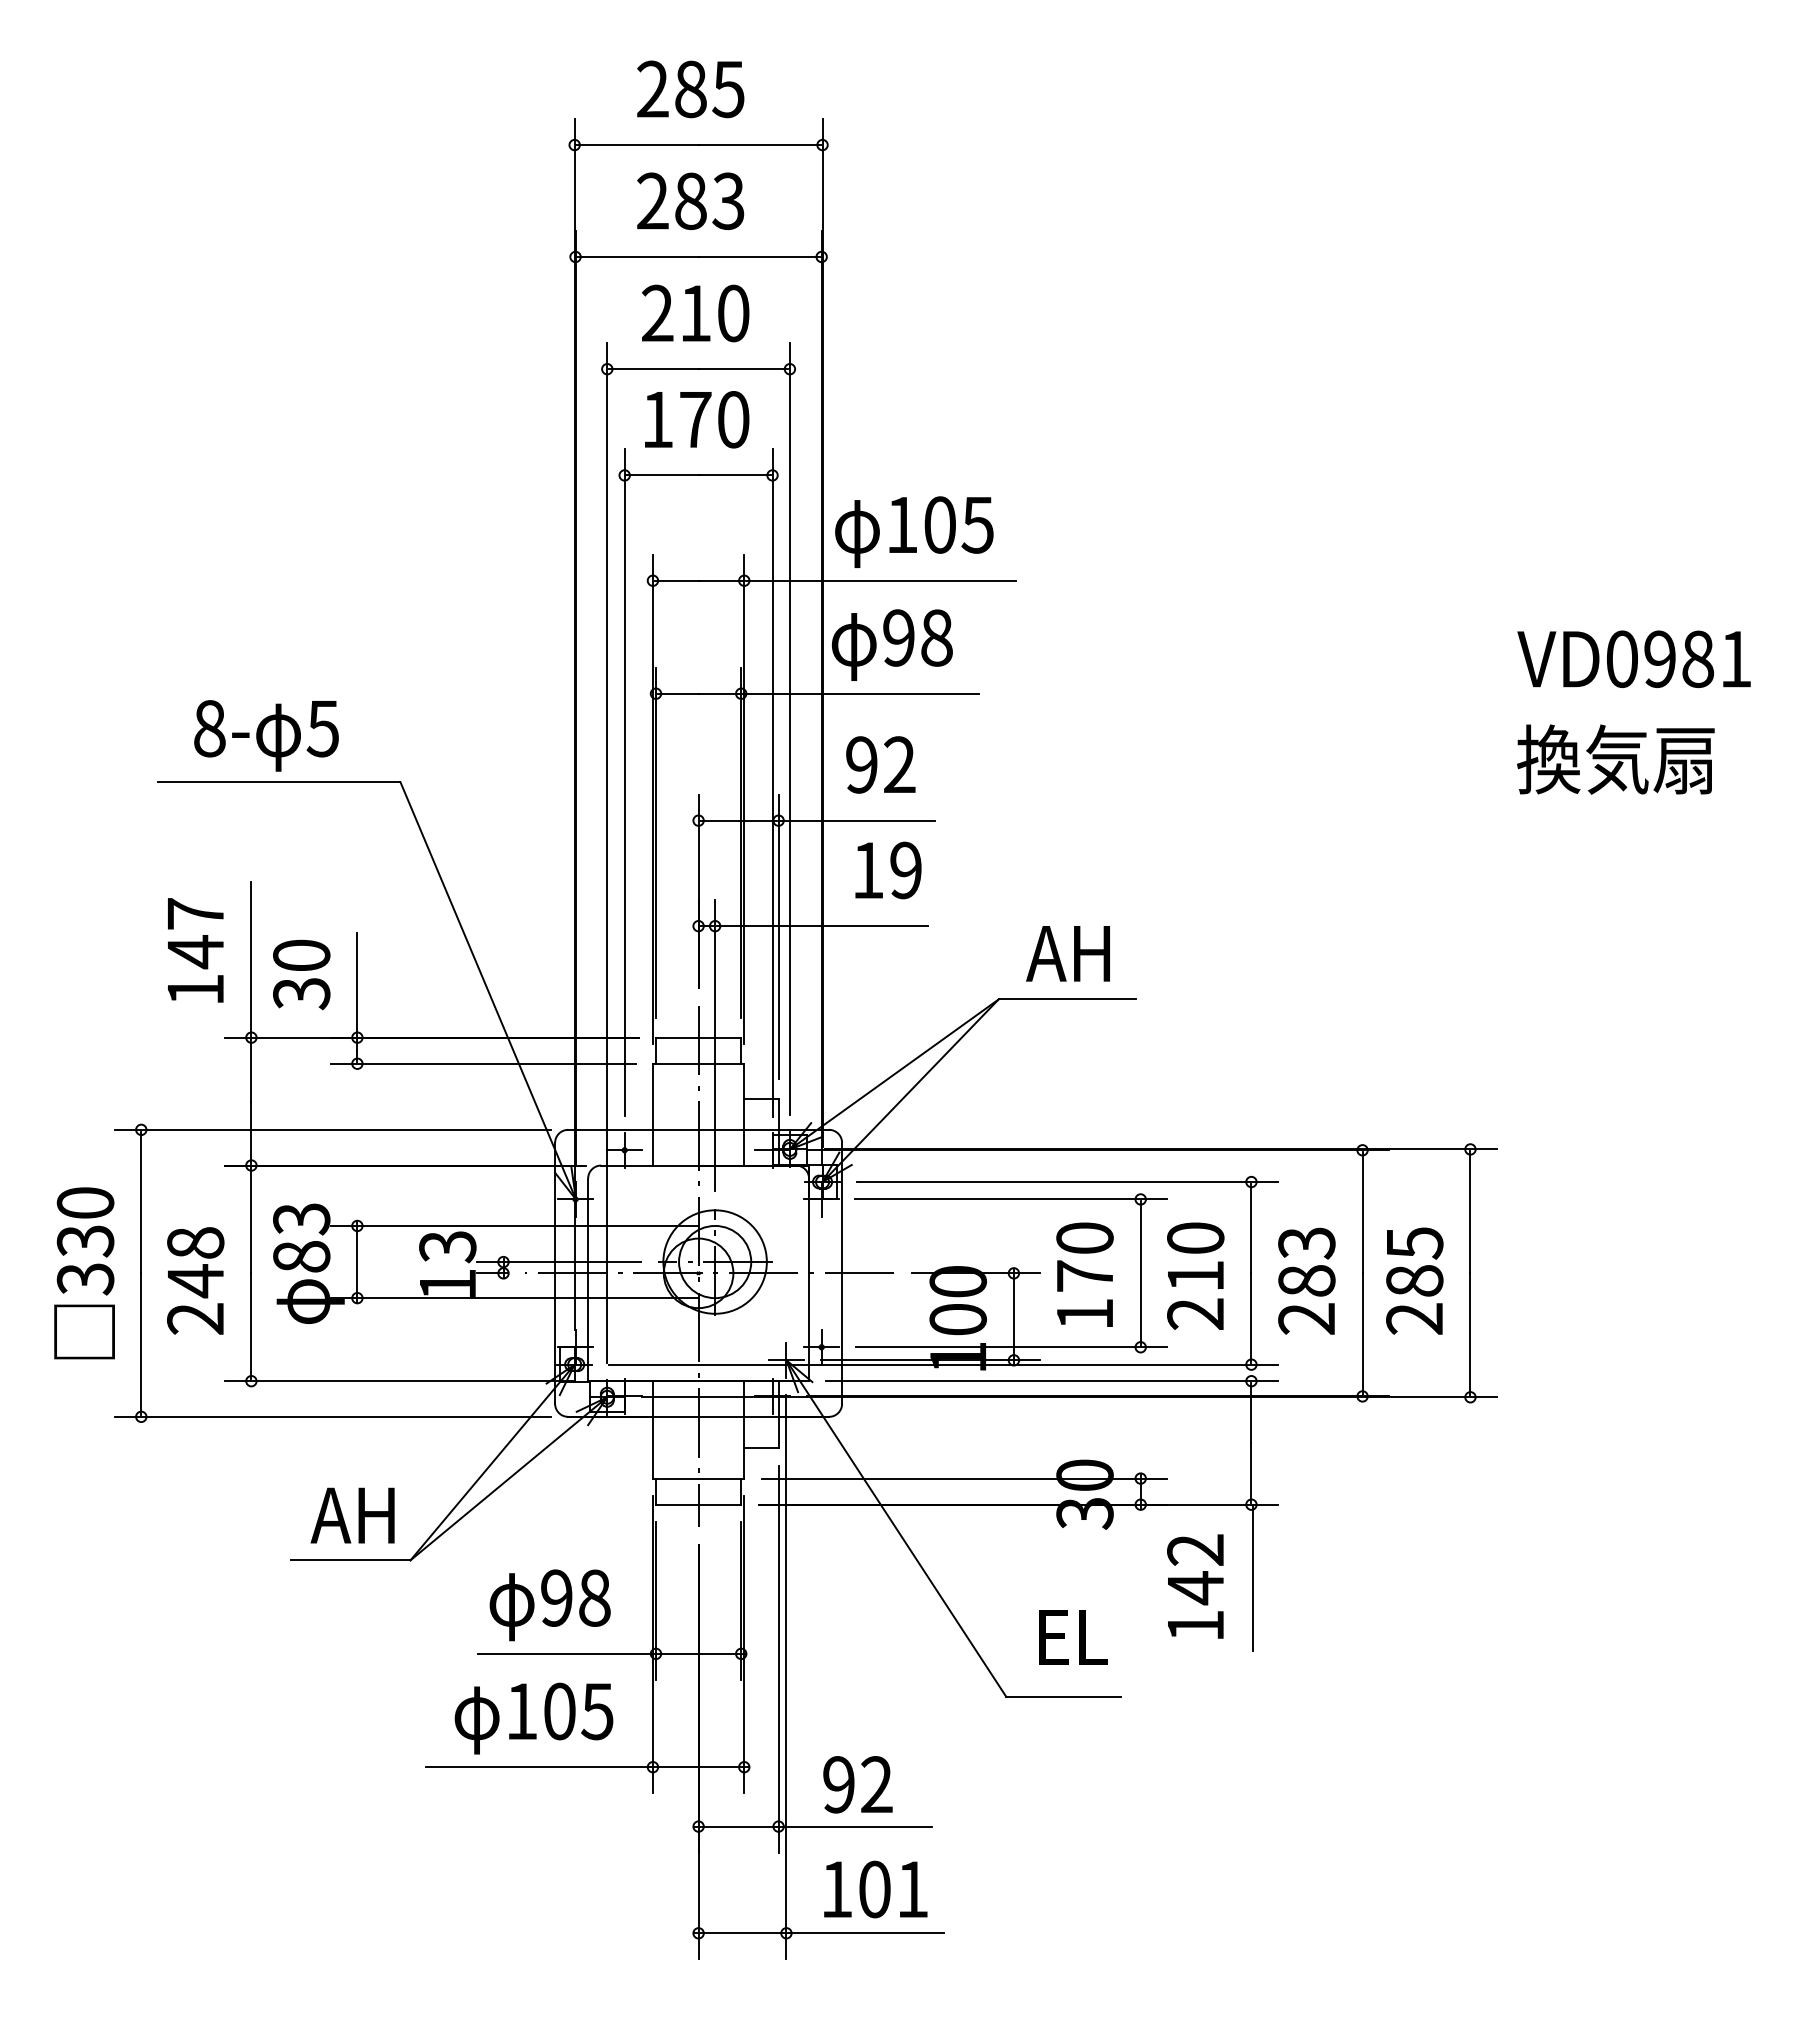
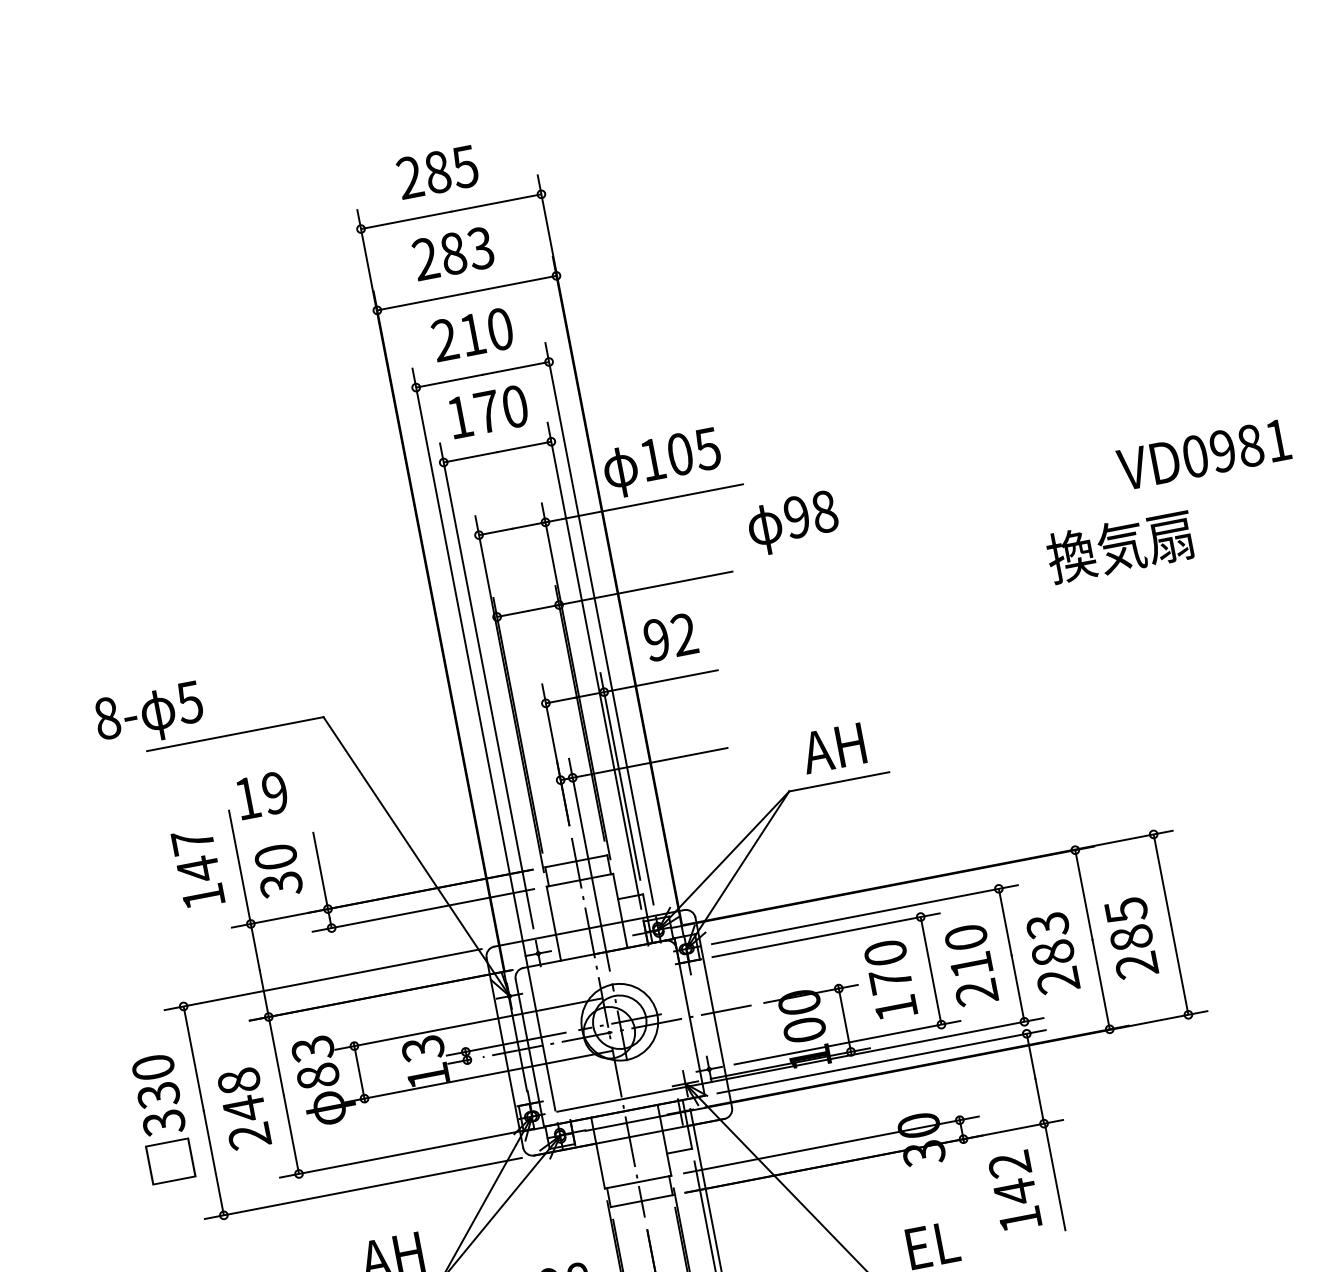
text: (891, 644) -> (792, 522), moved
text: (266, 735) -> (149, 715), moved
text: (1615, 759) -> (1120, 546), moved
text: (888, 870) -> (262, 795), moved

